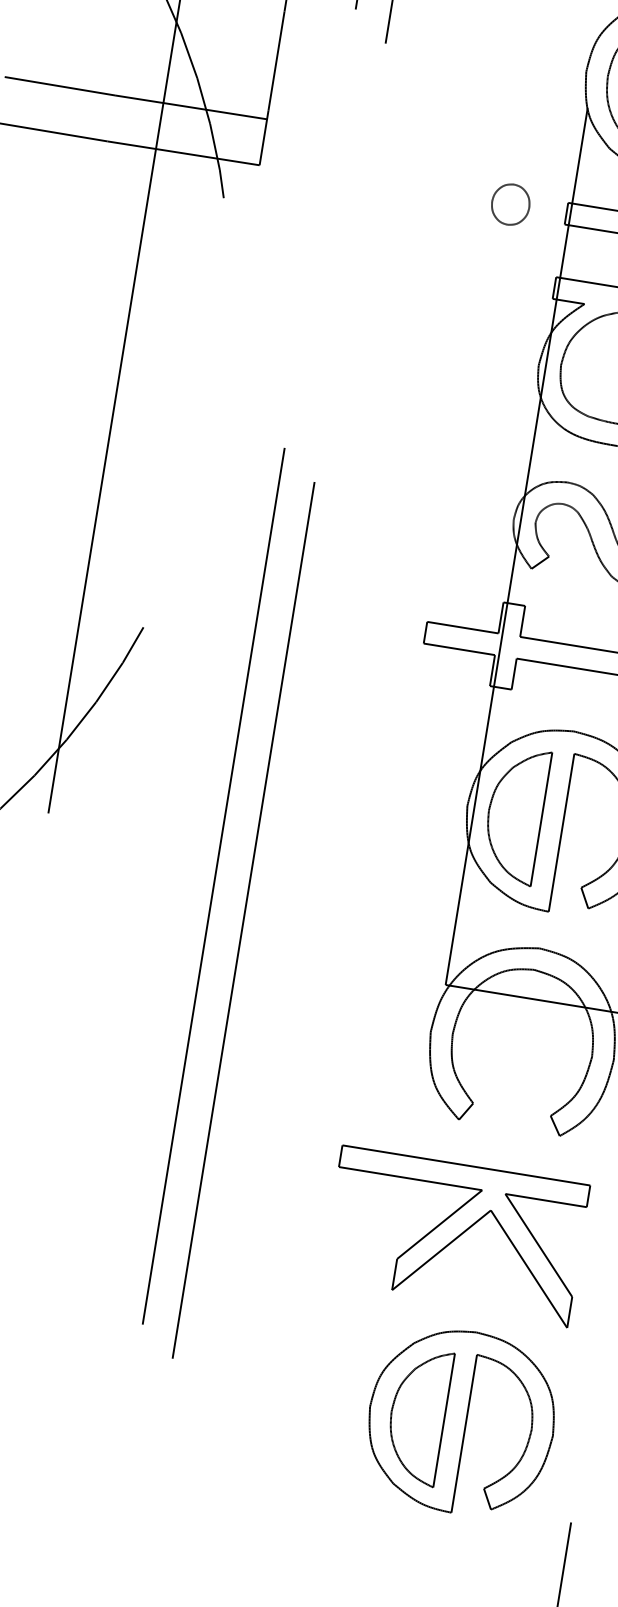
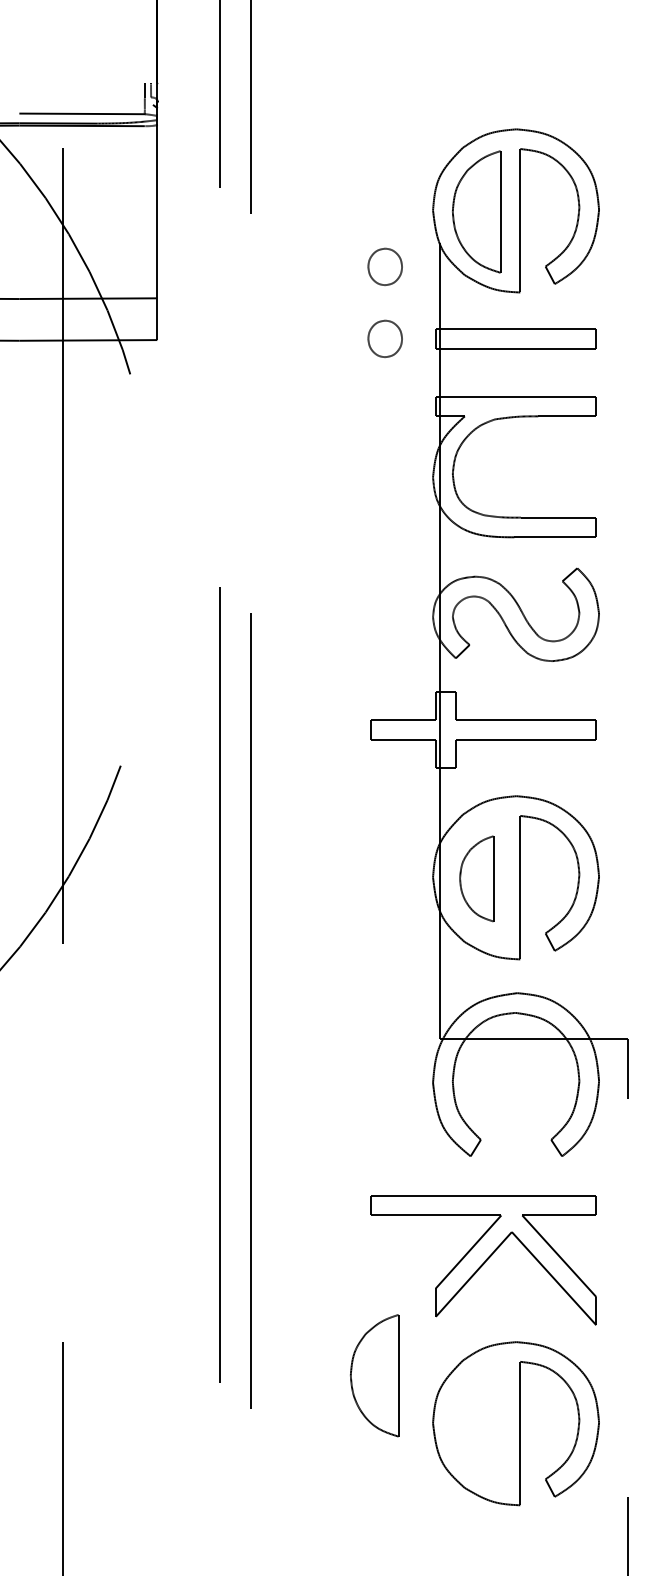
part: (522, 124) -> (384, 266), added
part: (515, 814) -> (476, 878), size x0.7
part: (417, 1415) -> (374, 1375), moved

